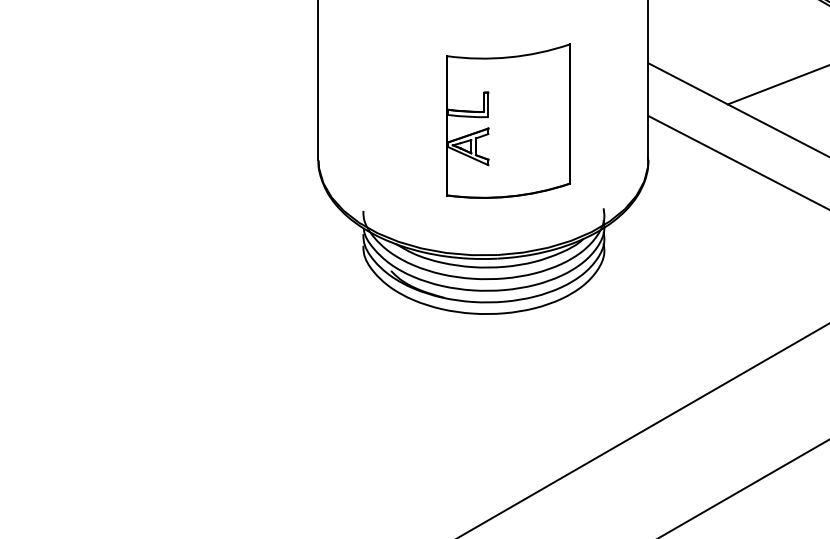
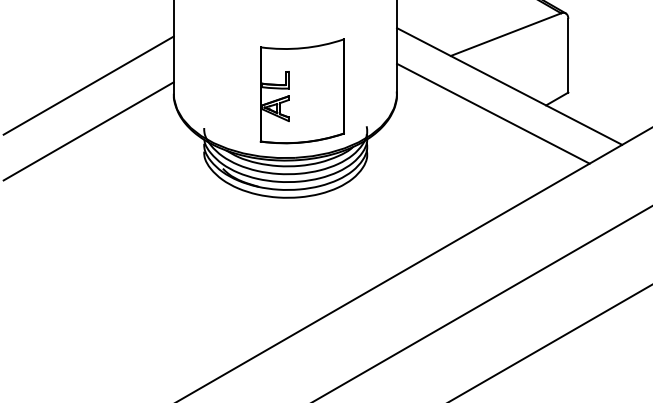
part: (507, 121) -> (301, 91), moved
line: (192, 148) -> (88, 85), added
line: (192, 216) -> (88, 131), added

